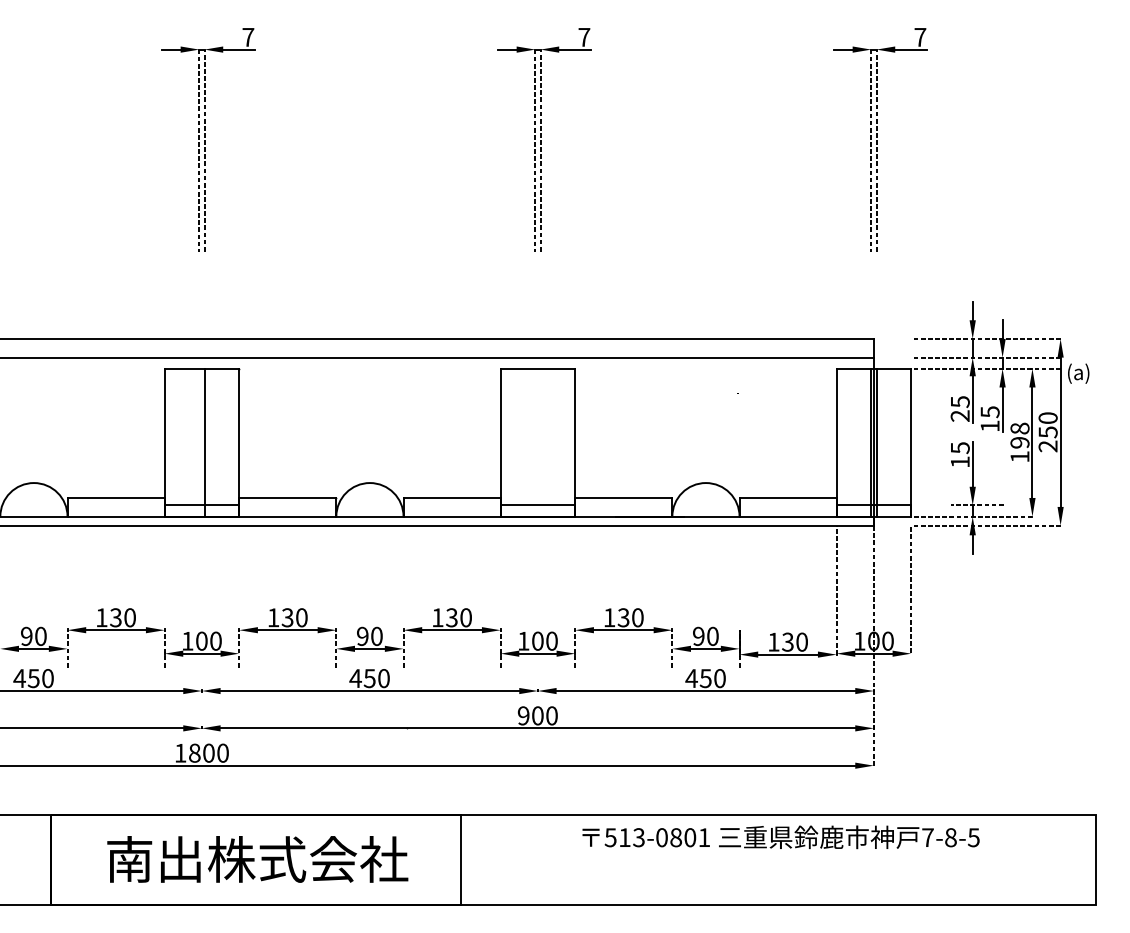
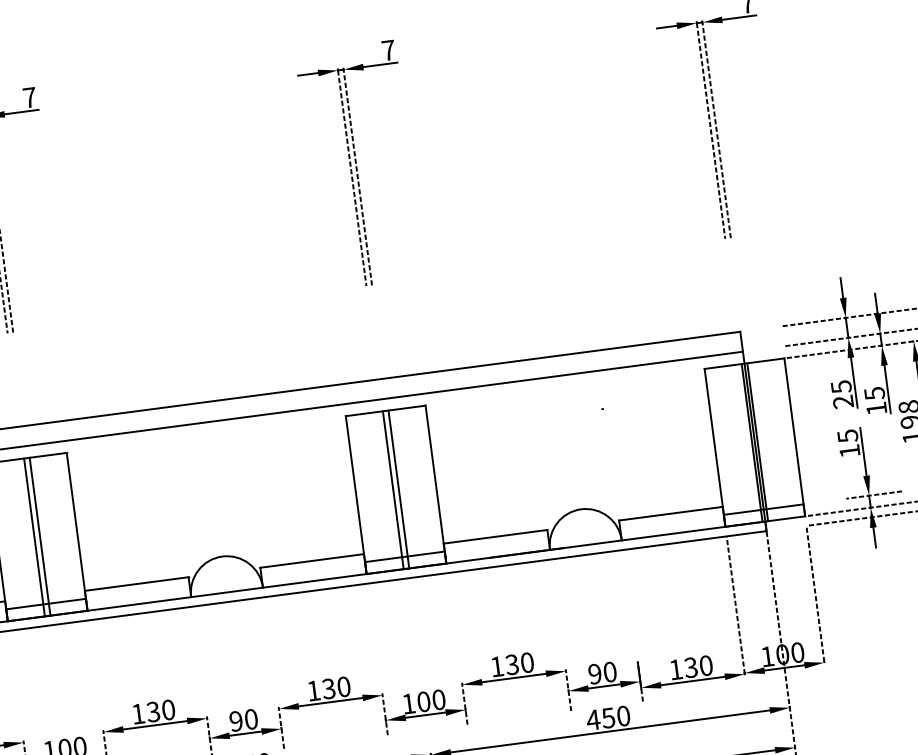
line: (199, 442) -> (34, 537), added
line: (535, 442) -> (393, 489), added
line: (540, 442) -> (398, 489), added

